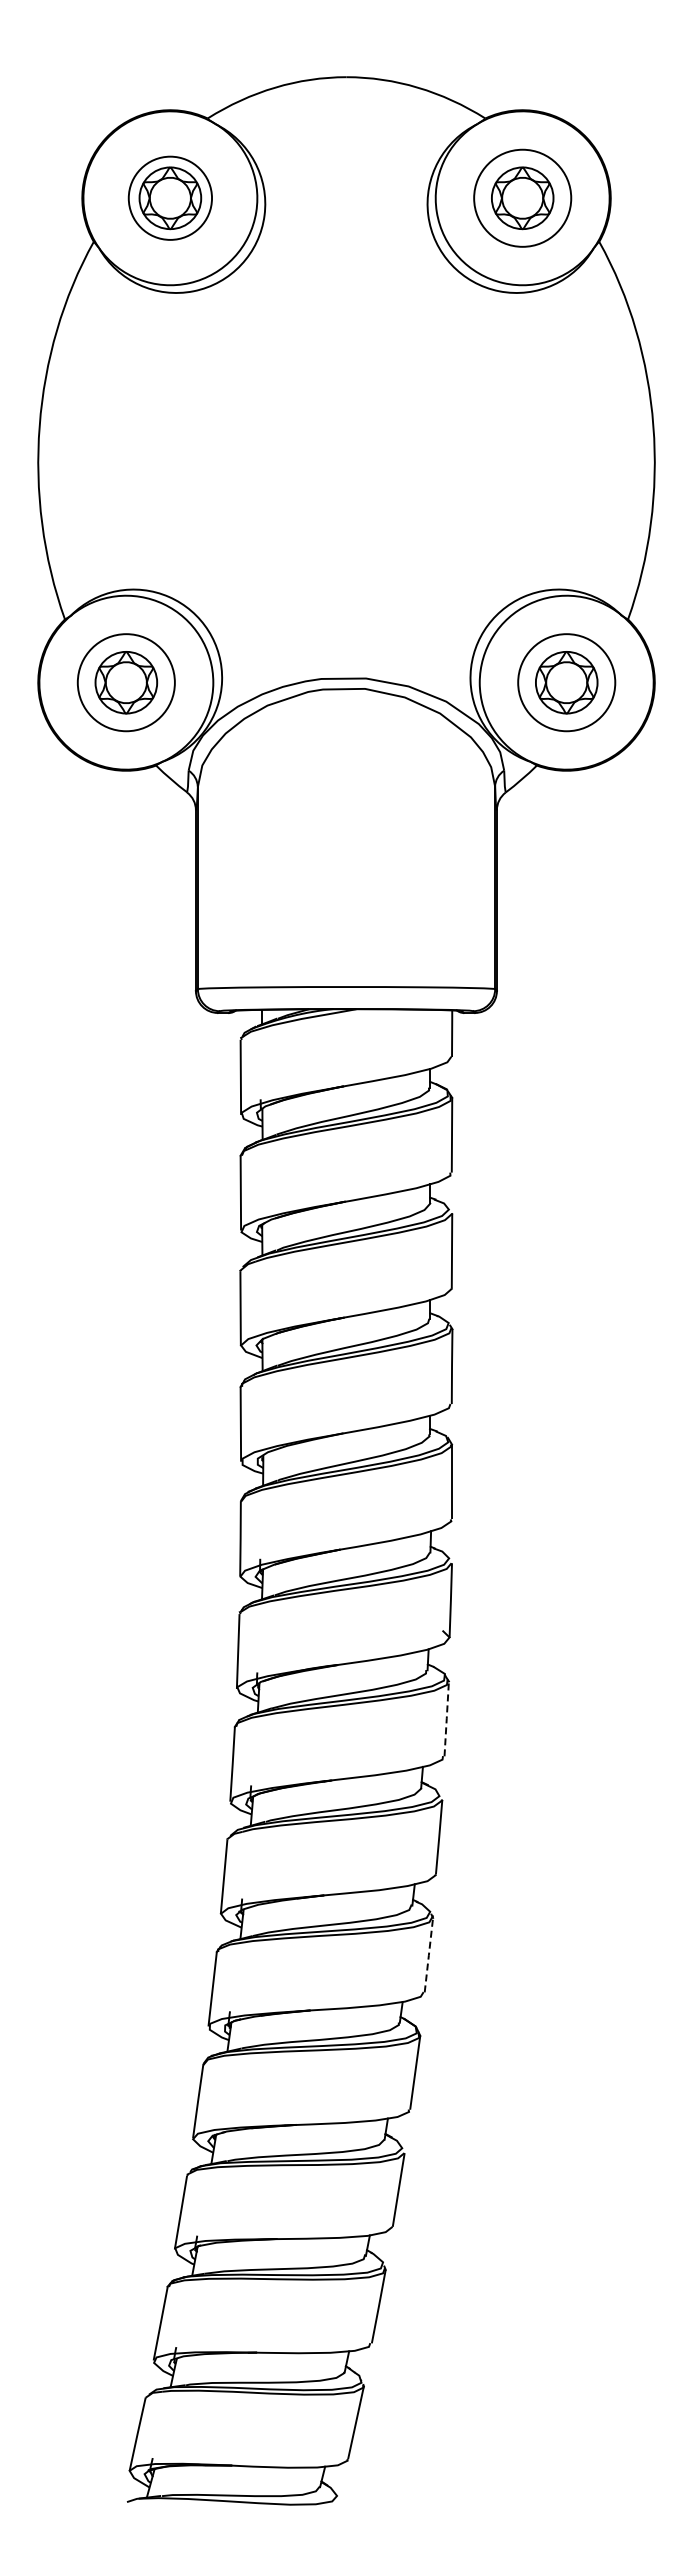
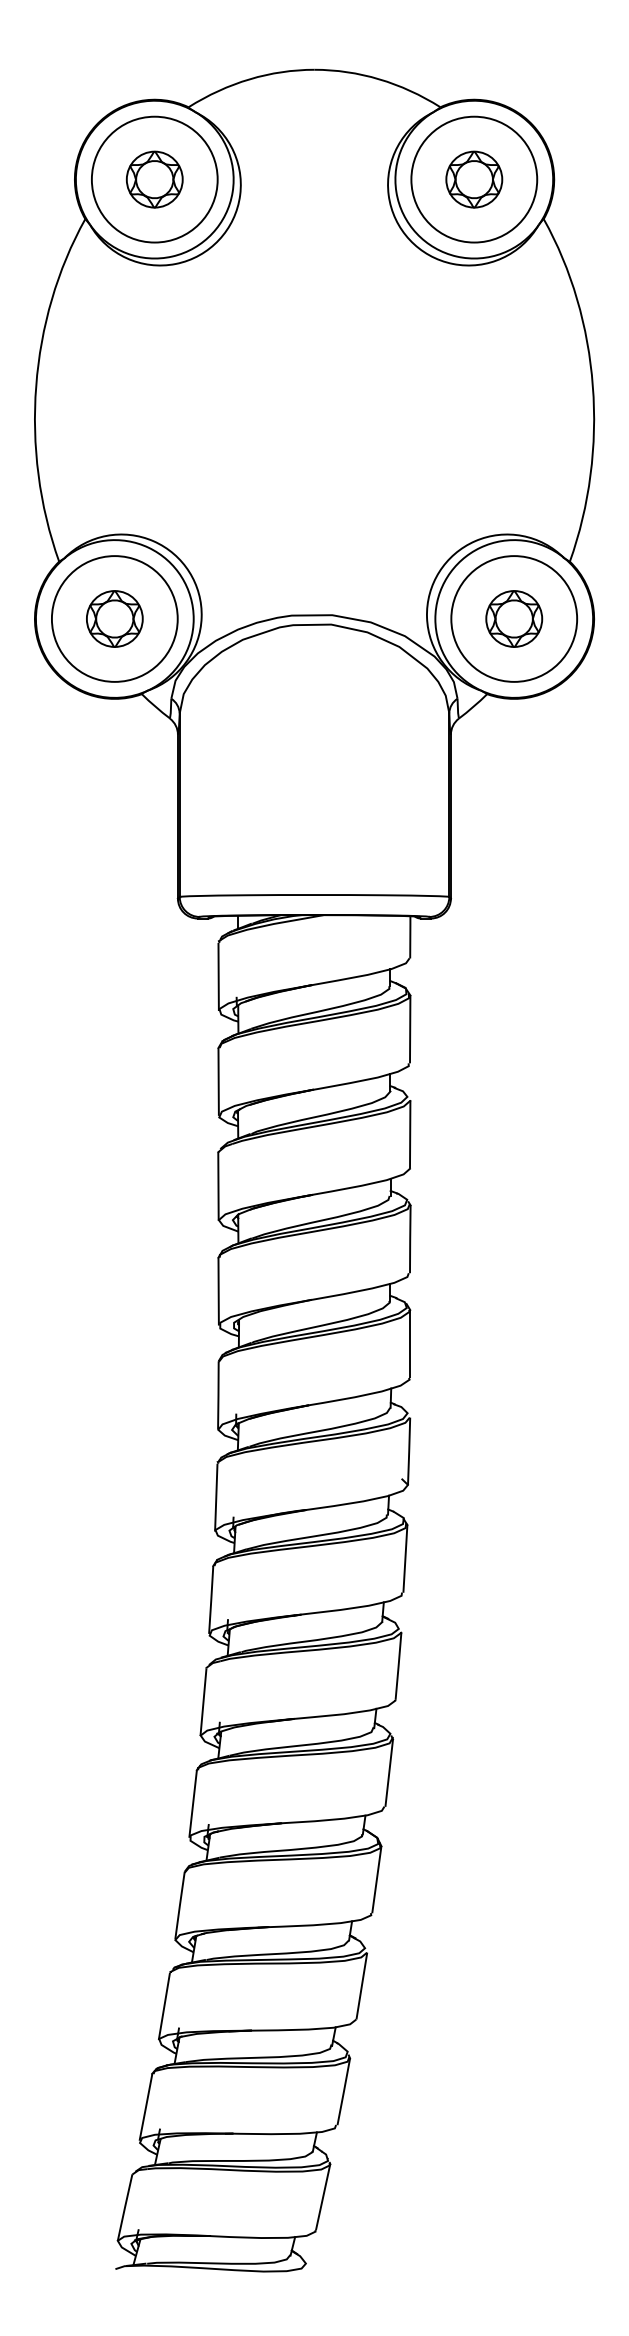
circle: (170, 197) -> (154, 178), size x1.67
circle: (522, 197) -> (474, 178), size x1.43
circle: (126, 682) -> (114, 618), size x1.43
circle: (566, 682) -> (514, 618), size x1.43
line: (446, 1718) -> (405, 1558), dashed -> solid
line: (428, 1955) -> (388, 1773), dashed -> solid

